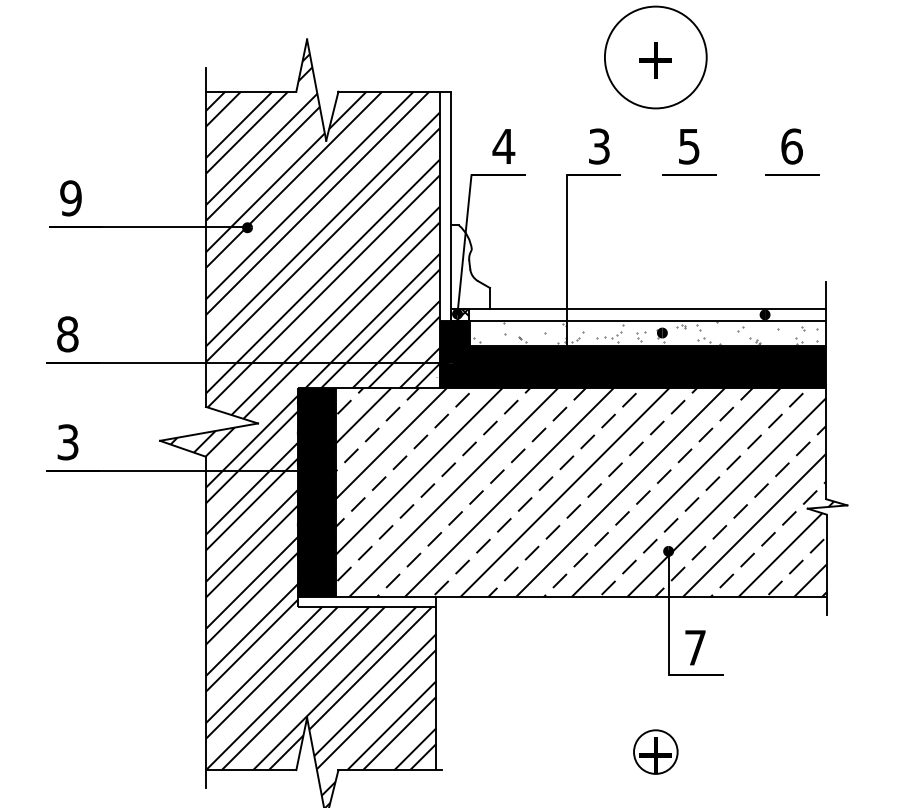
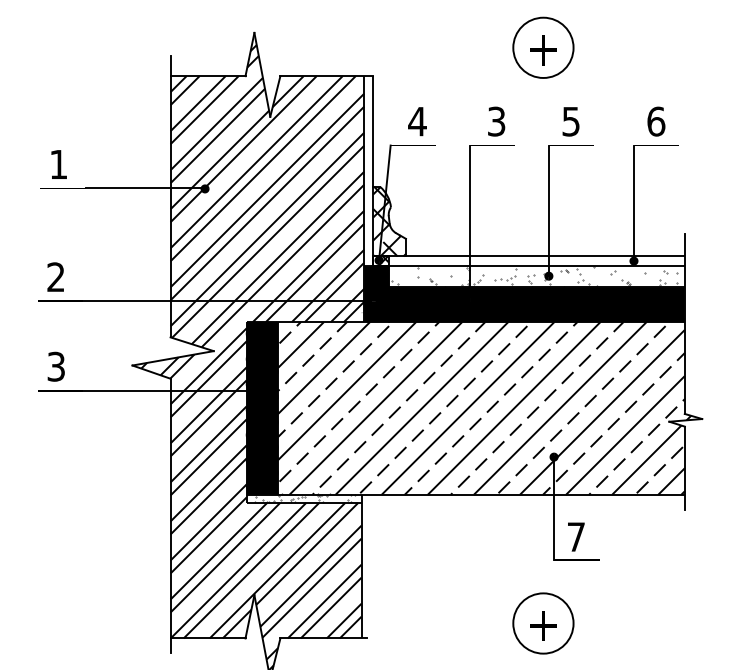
circle: (655, 57) -> (543, 47), size x0.71
text: (70, 198) -> (58, 164), 9 -> 1
line: (764, 246) -> (633, 204), added
line: (661, 253) -> (548, 210), added
hatch: (470, 267) -> (389, 221), added
text: (67, 334) -> (55, 277), 8 -> 2
hatch: (362, 601) -> (300, 498), added
circle: (655, 752) -> (543, 623), size x1.67

